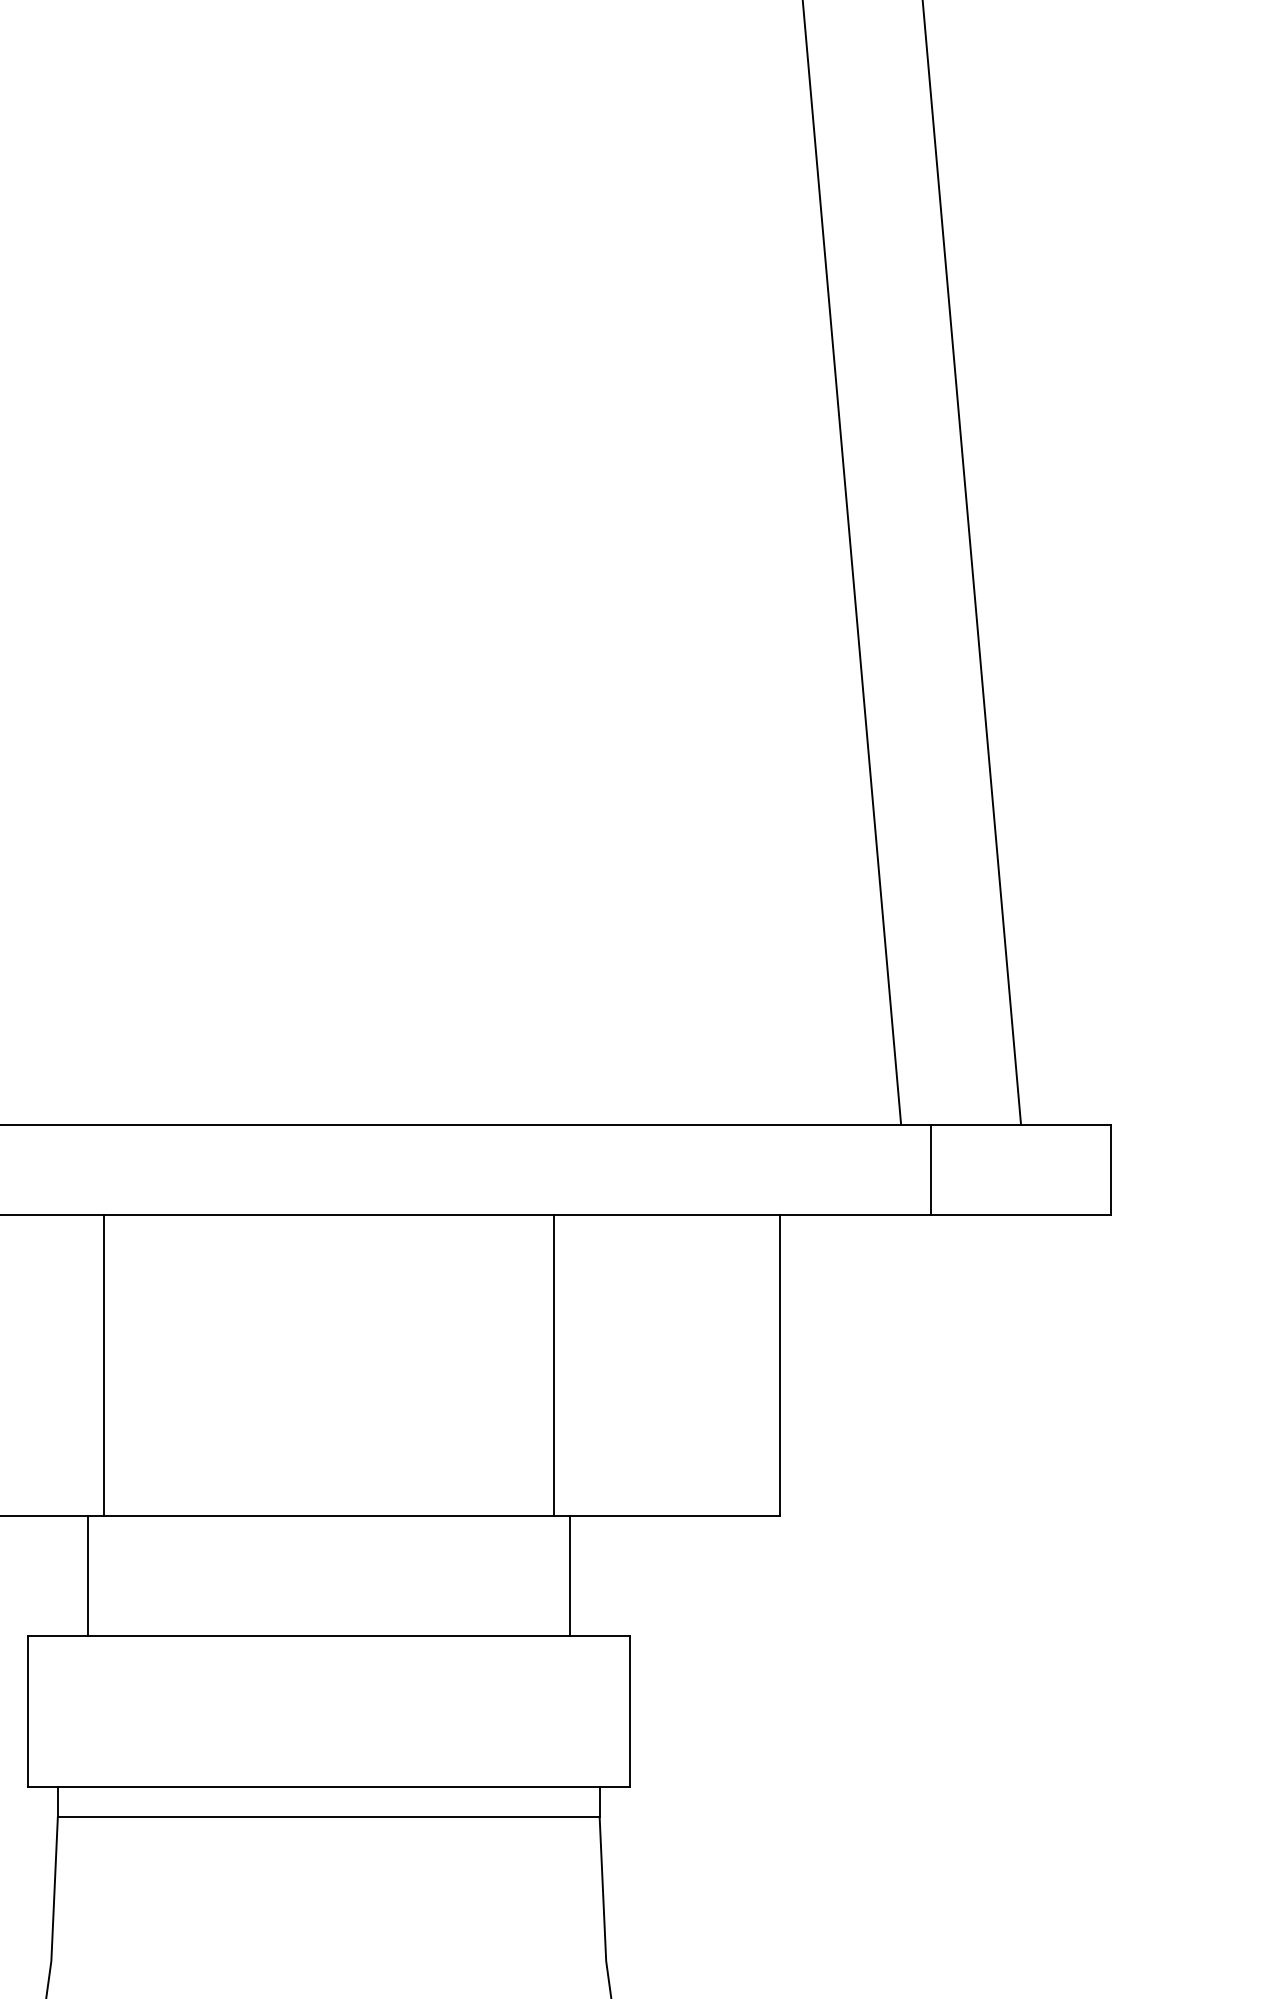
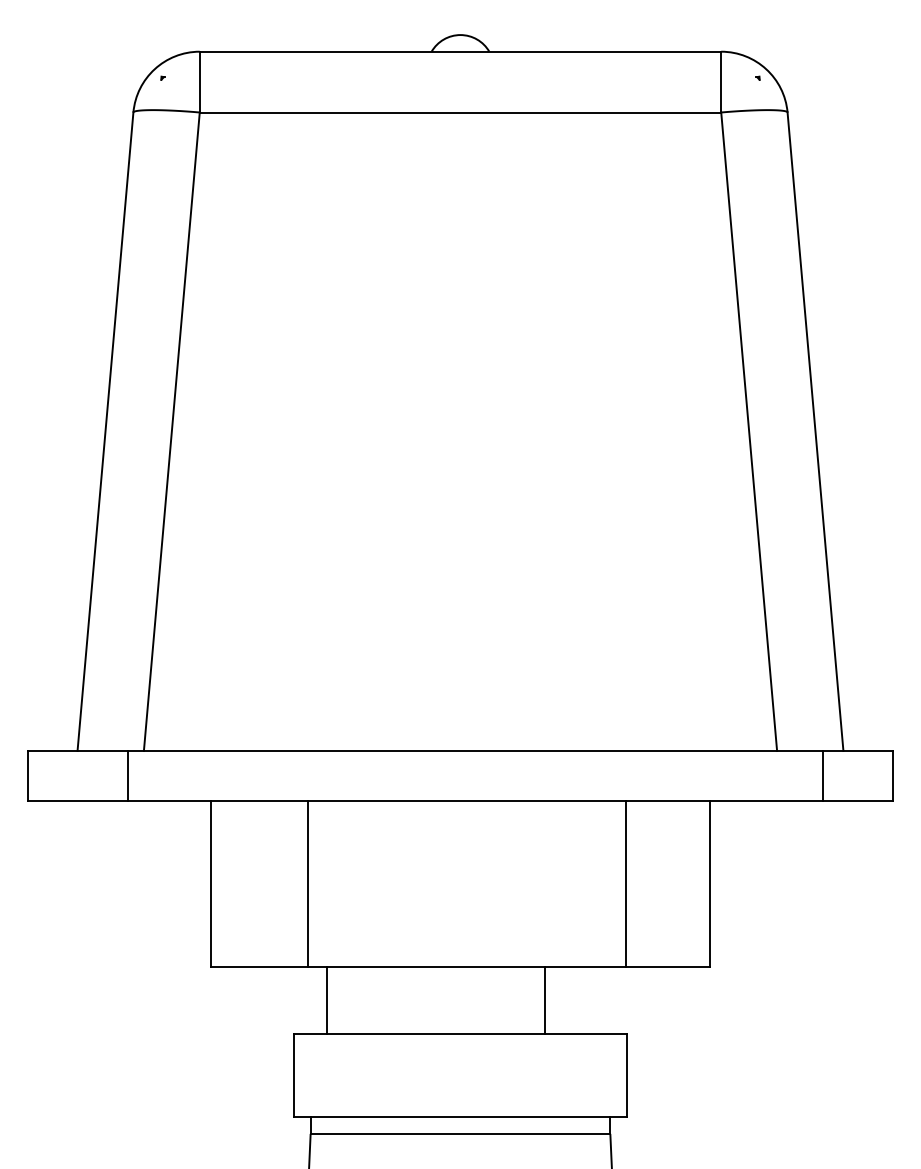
line: (930, 1168) -> (823, 775), moved
line: (102, 1364) -> (307, 883), moved
line: (554, 1364) -> (626, 883), moved
line: (569, 1575) -> (544, 1000), moved

